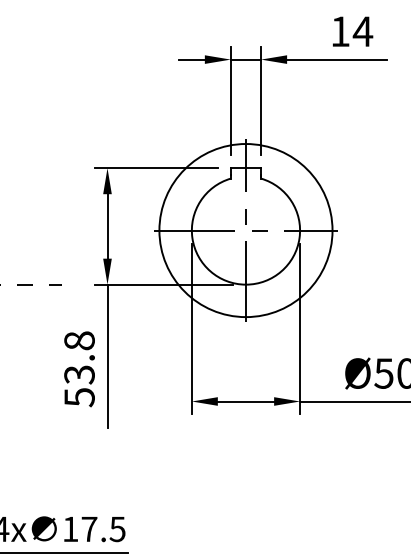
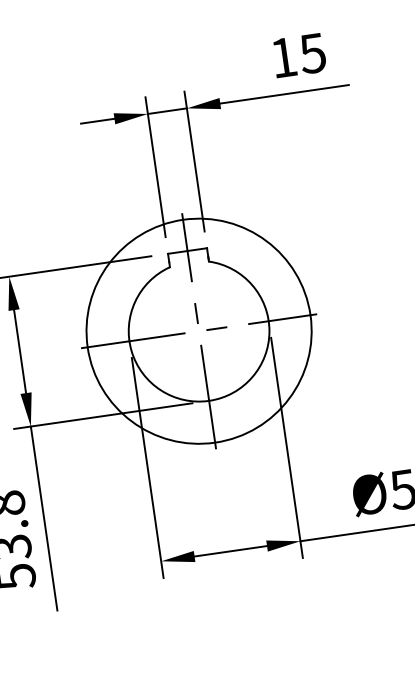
text: (362, 31) -> (312, 53), 14 -> 15

